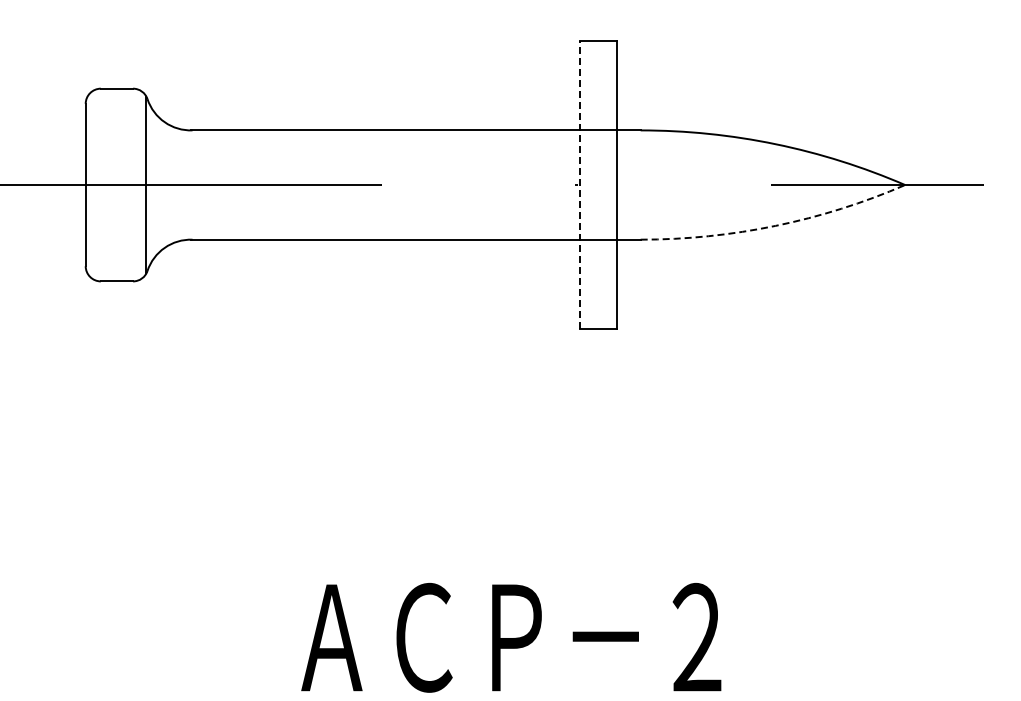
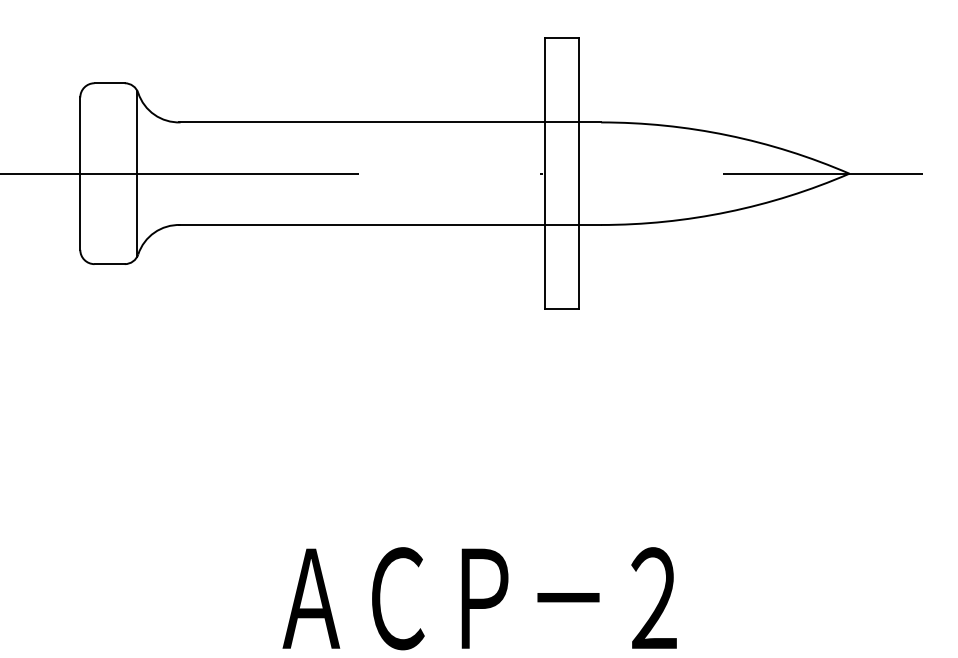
line: (580, 184) -> (544, 173), dashed -> solid
arc: (775, 225) -> (727, 211), dashed -> solid

